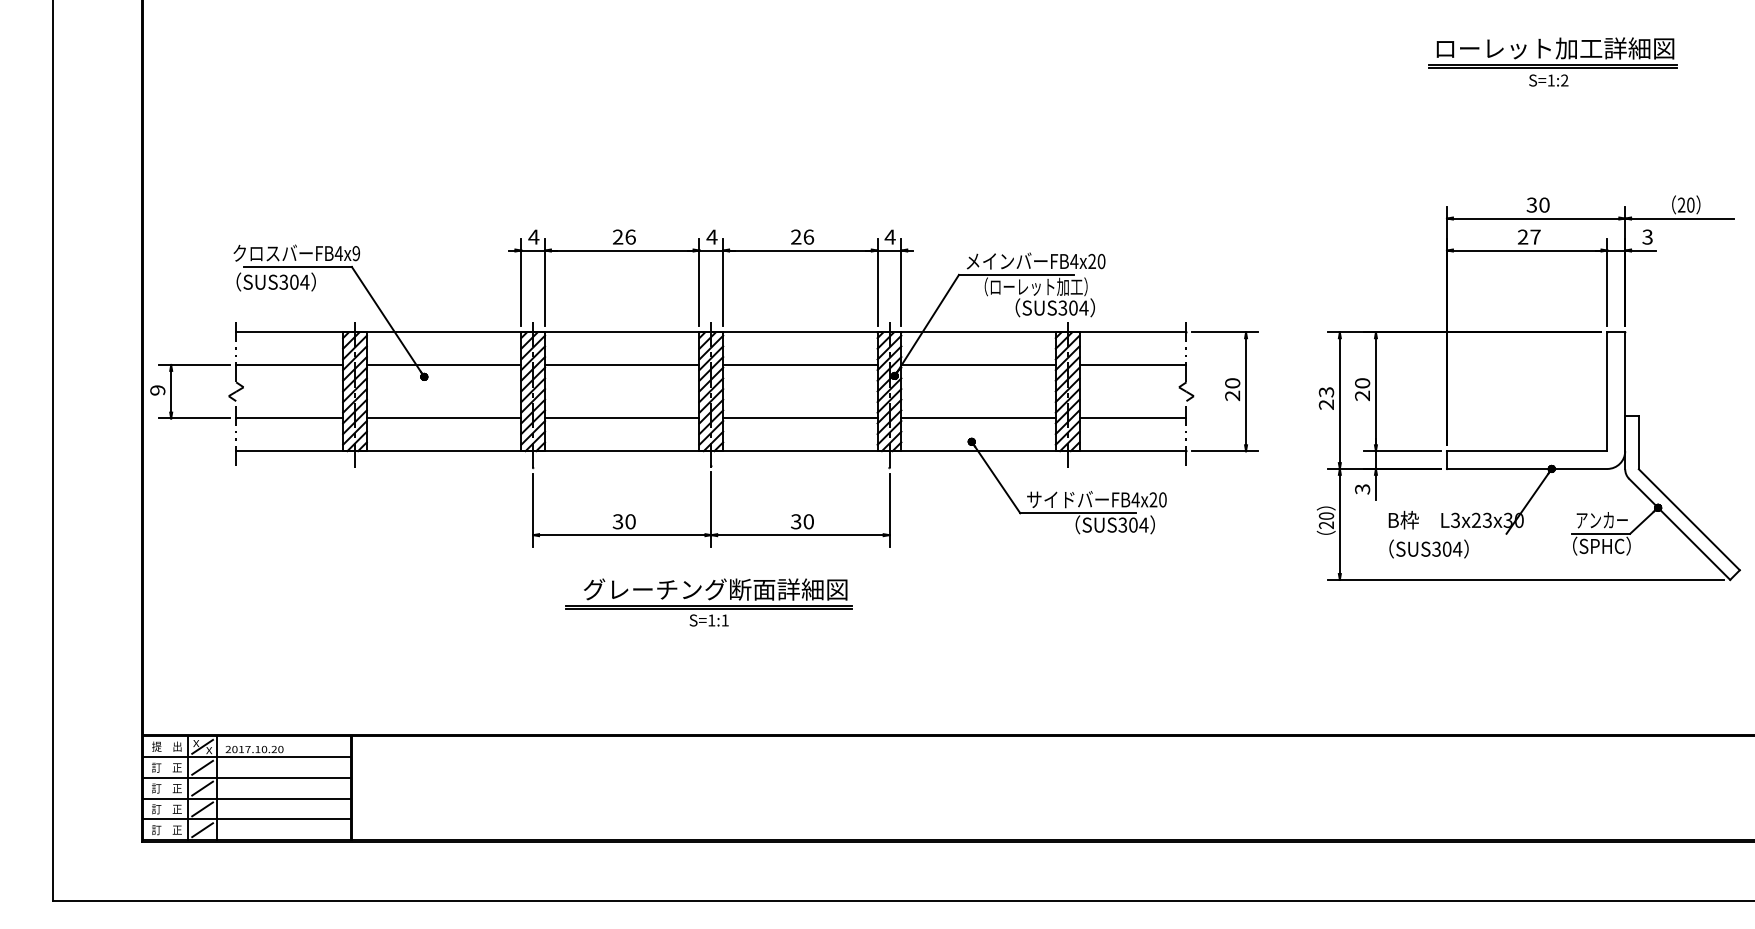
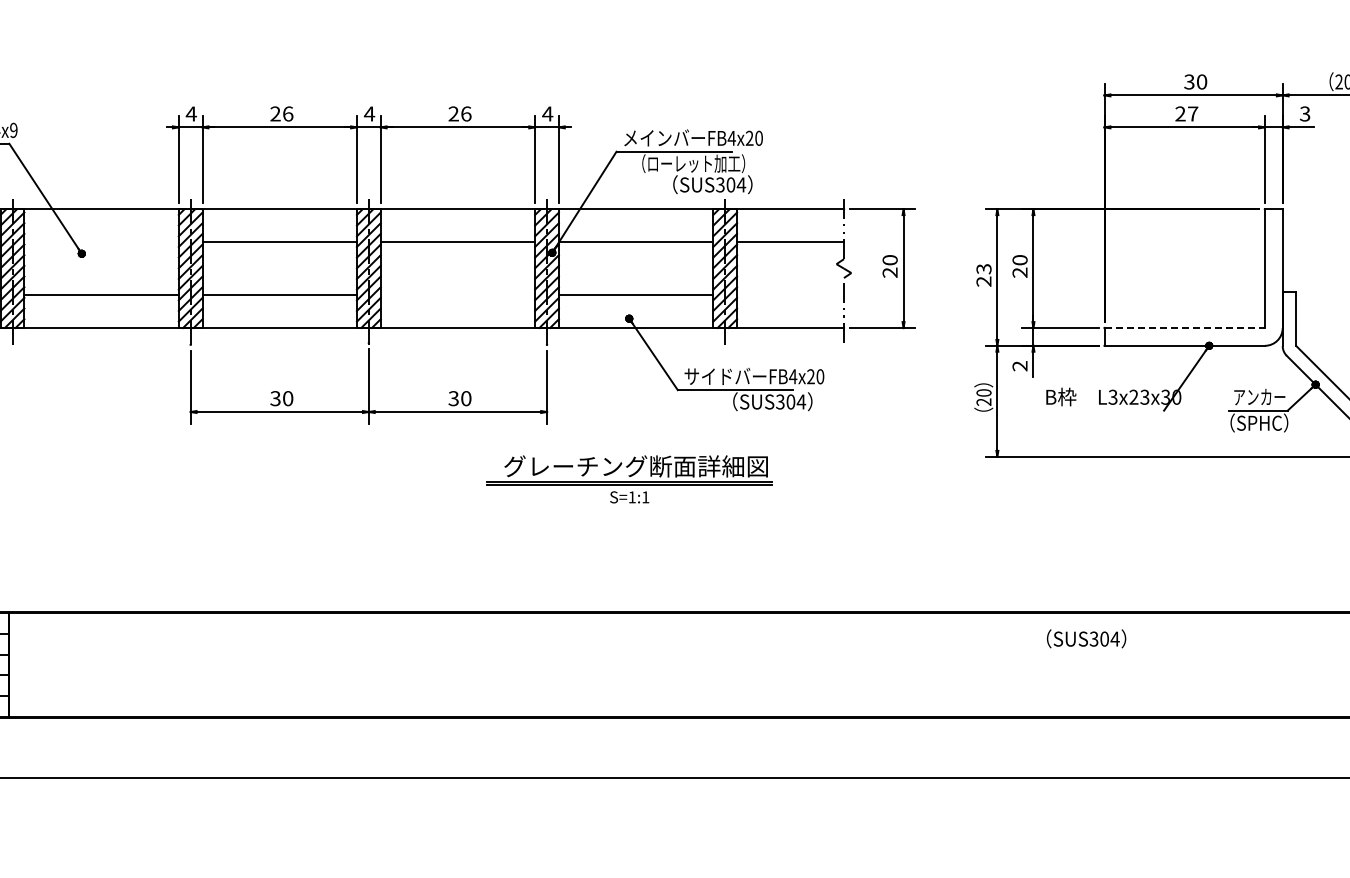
line: (443, 365) -> (101, 242), removed
line: (800, 418) -> (458, 295), removed
line: (1132, 418) -> (790, 295), removed
line: (1527, 451) -> (1185, 328), solid -> dashed
text: (1362, 489) -> (1020, 366), 3 -> 2
text: (1428, 548) -> (1086, 638), moved
part: (708, 602) -> (629, 479), moved

